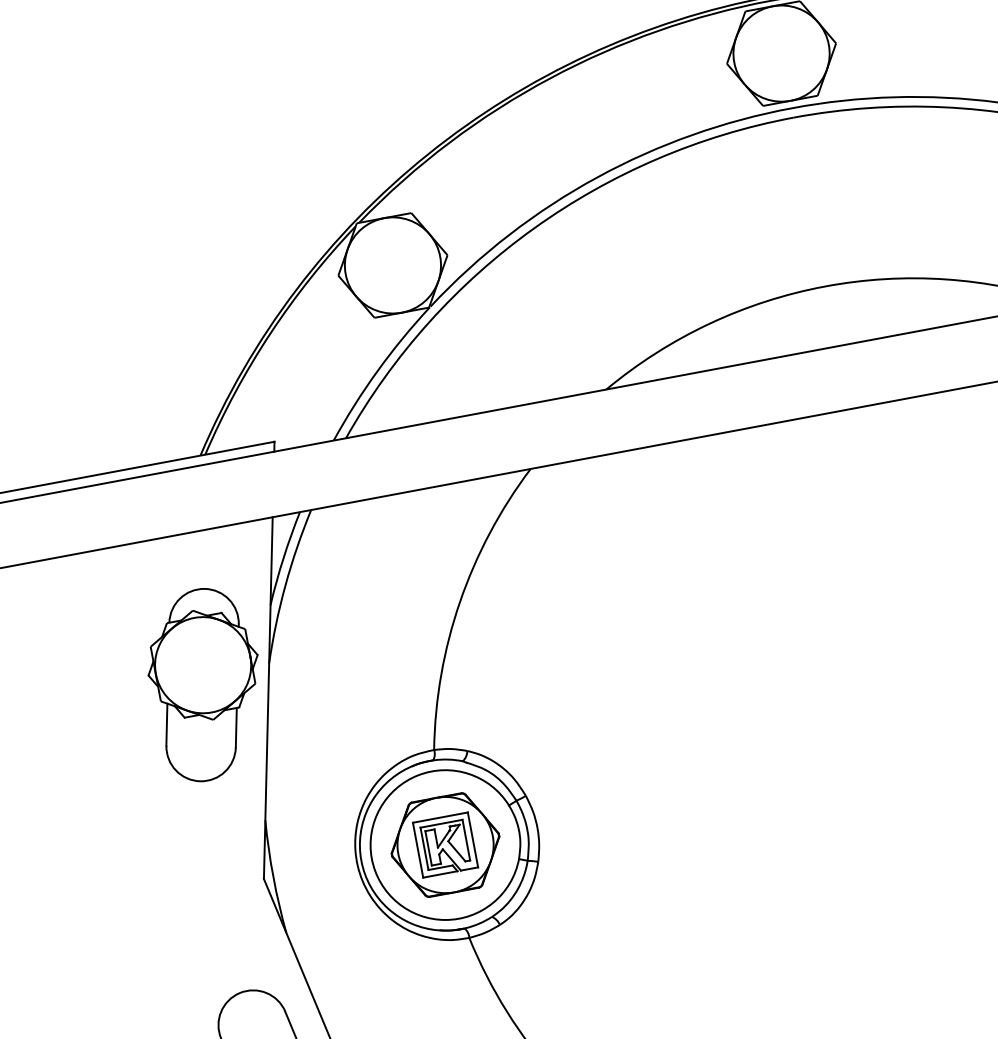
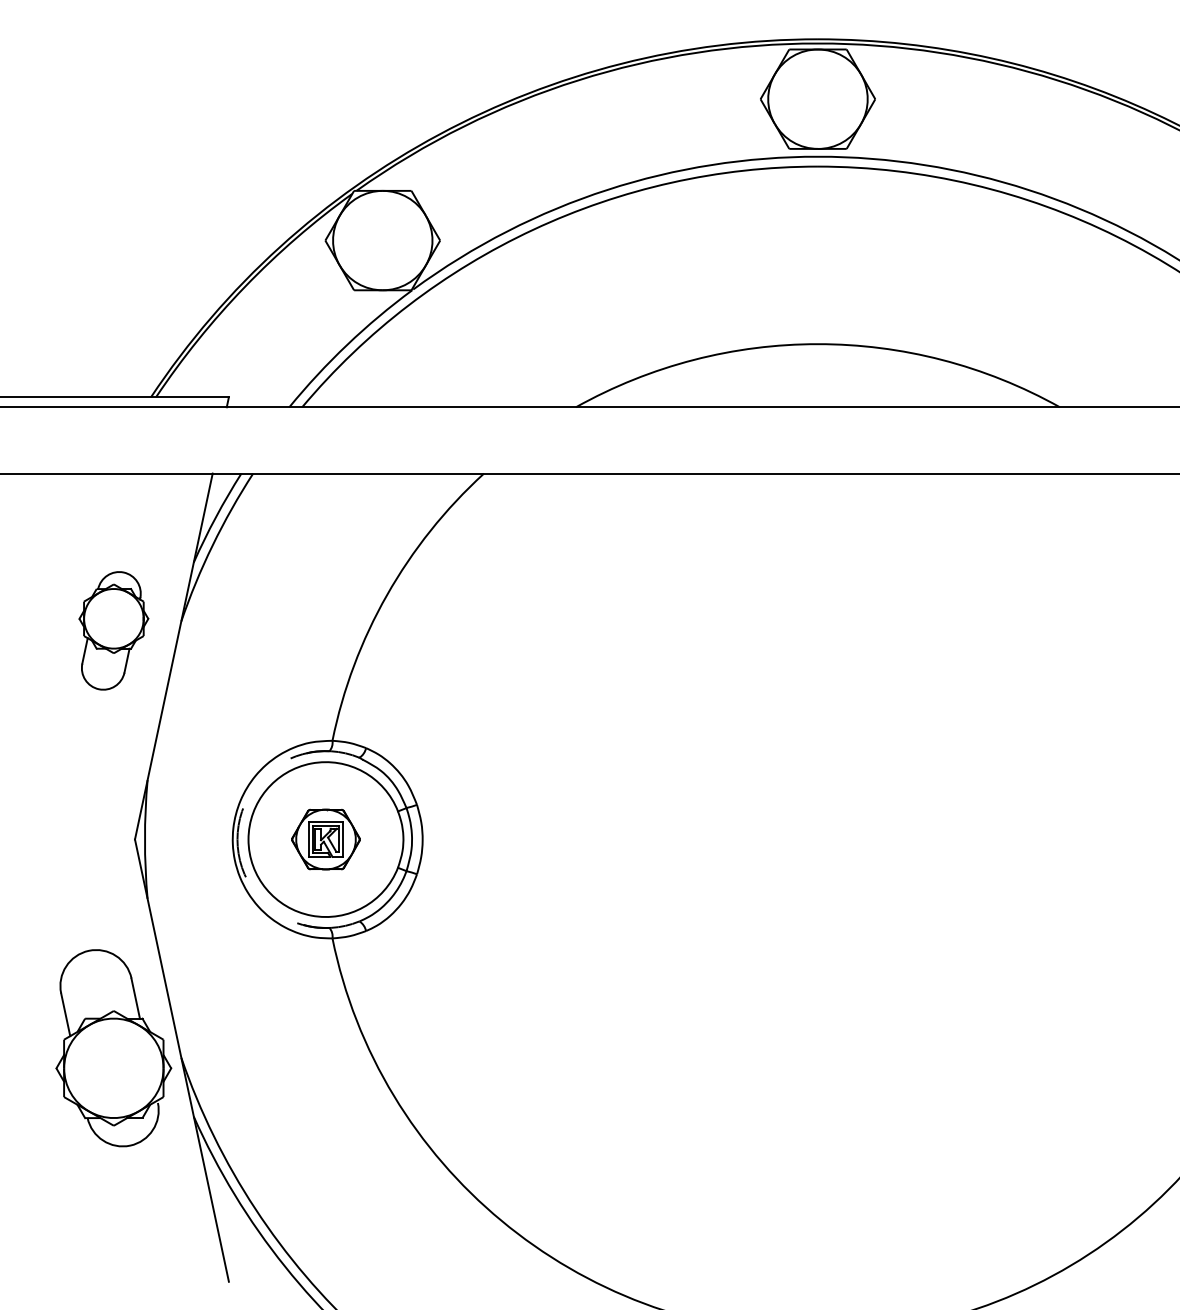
part: (206, 684) -> (113, 630), size x0.6
part: (445, 845) -> (325, 839), size x0.6
arc: (361, 860) -> (237, 839), solid -> dashed

